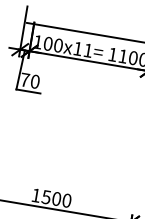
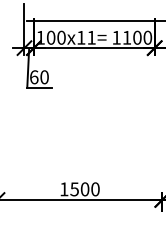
text: (25, 80) -> (34, 77), 70 -> 60

